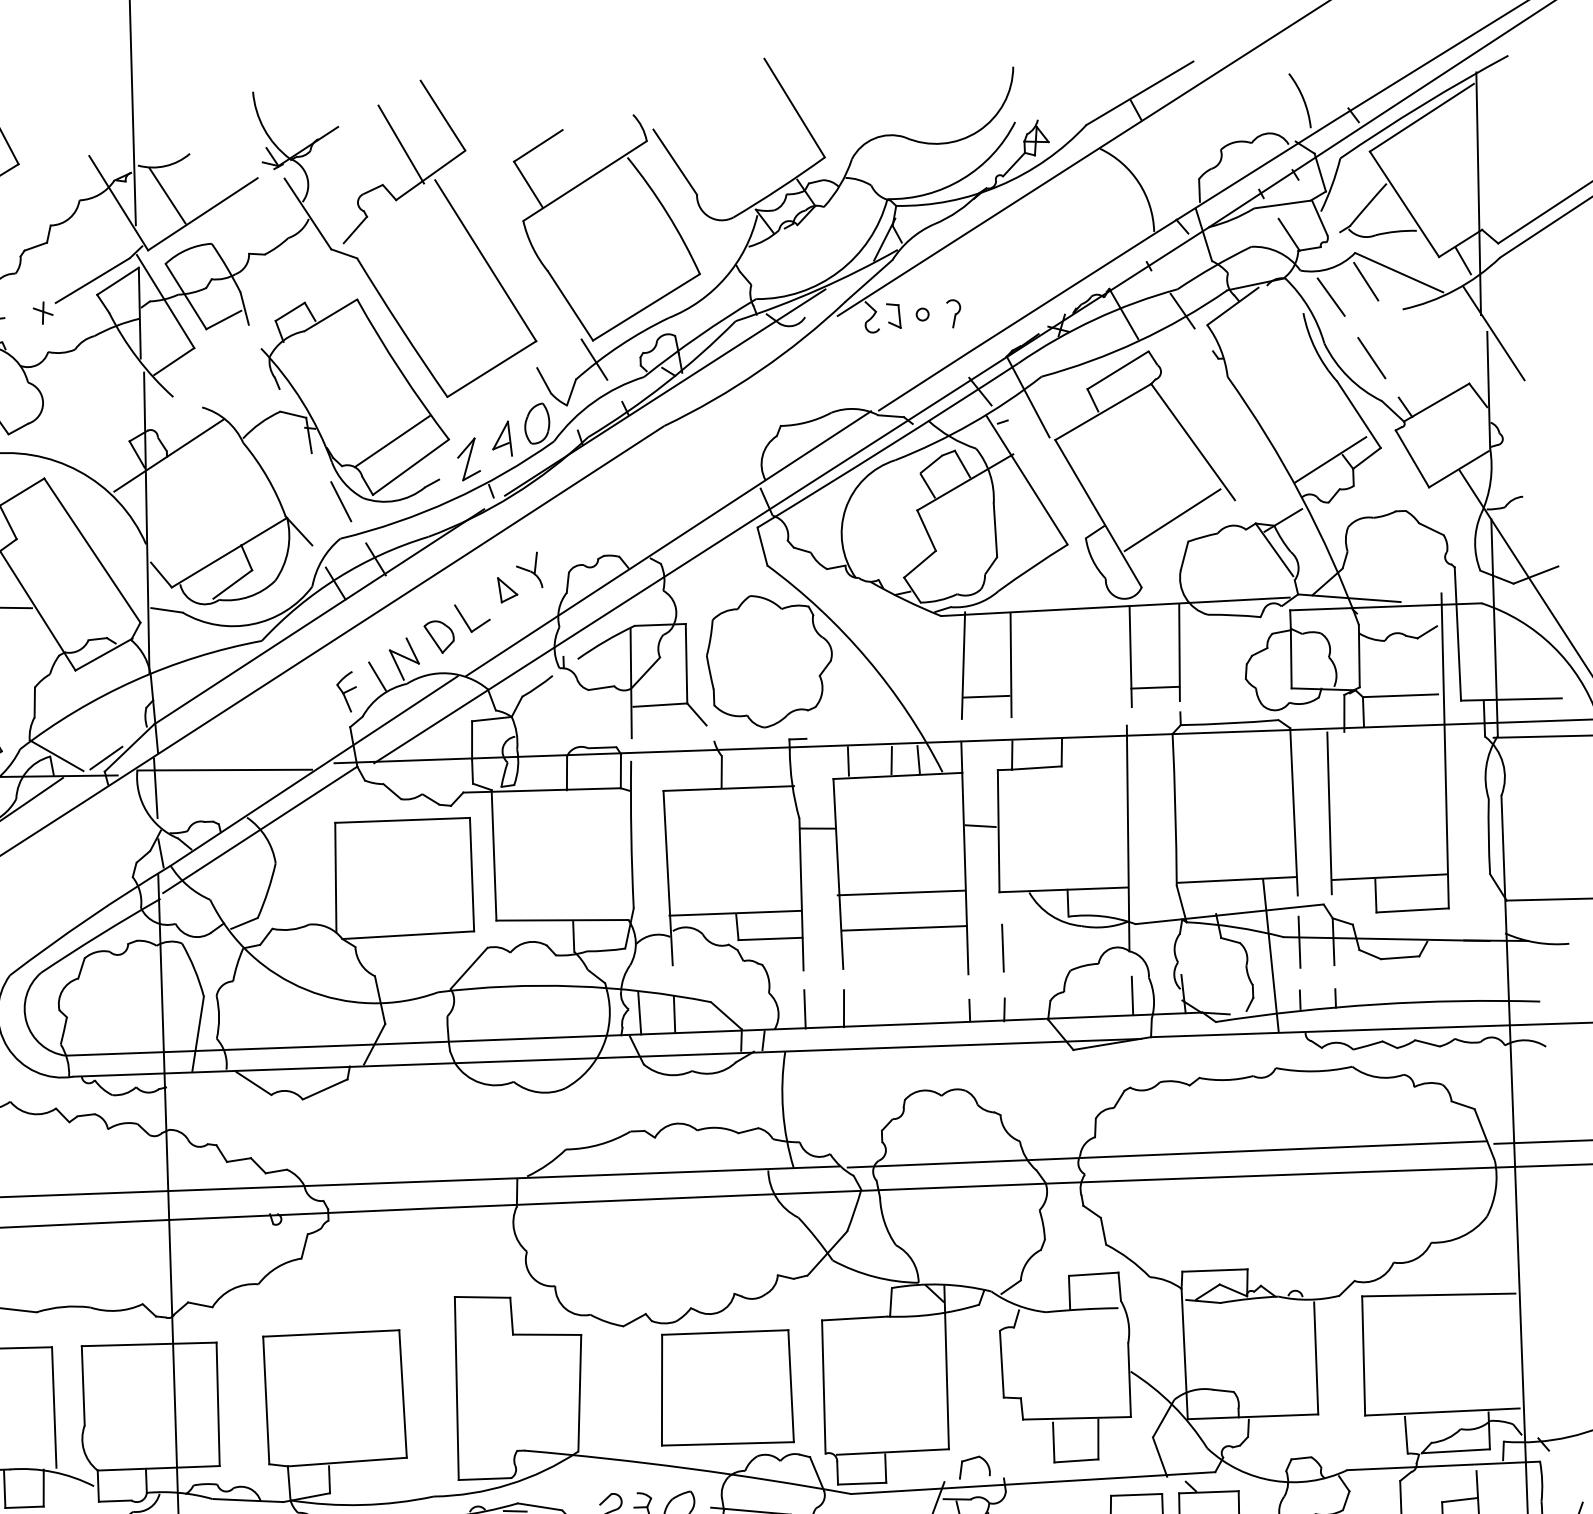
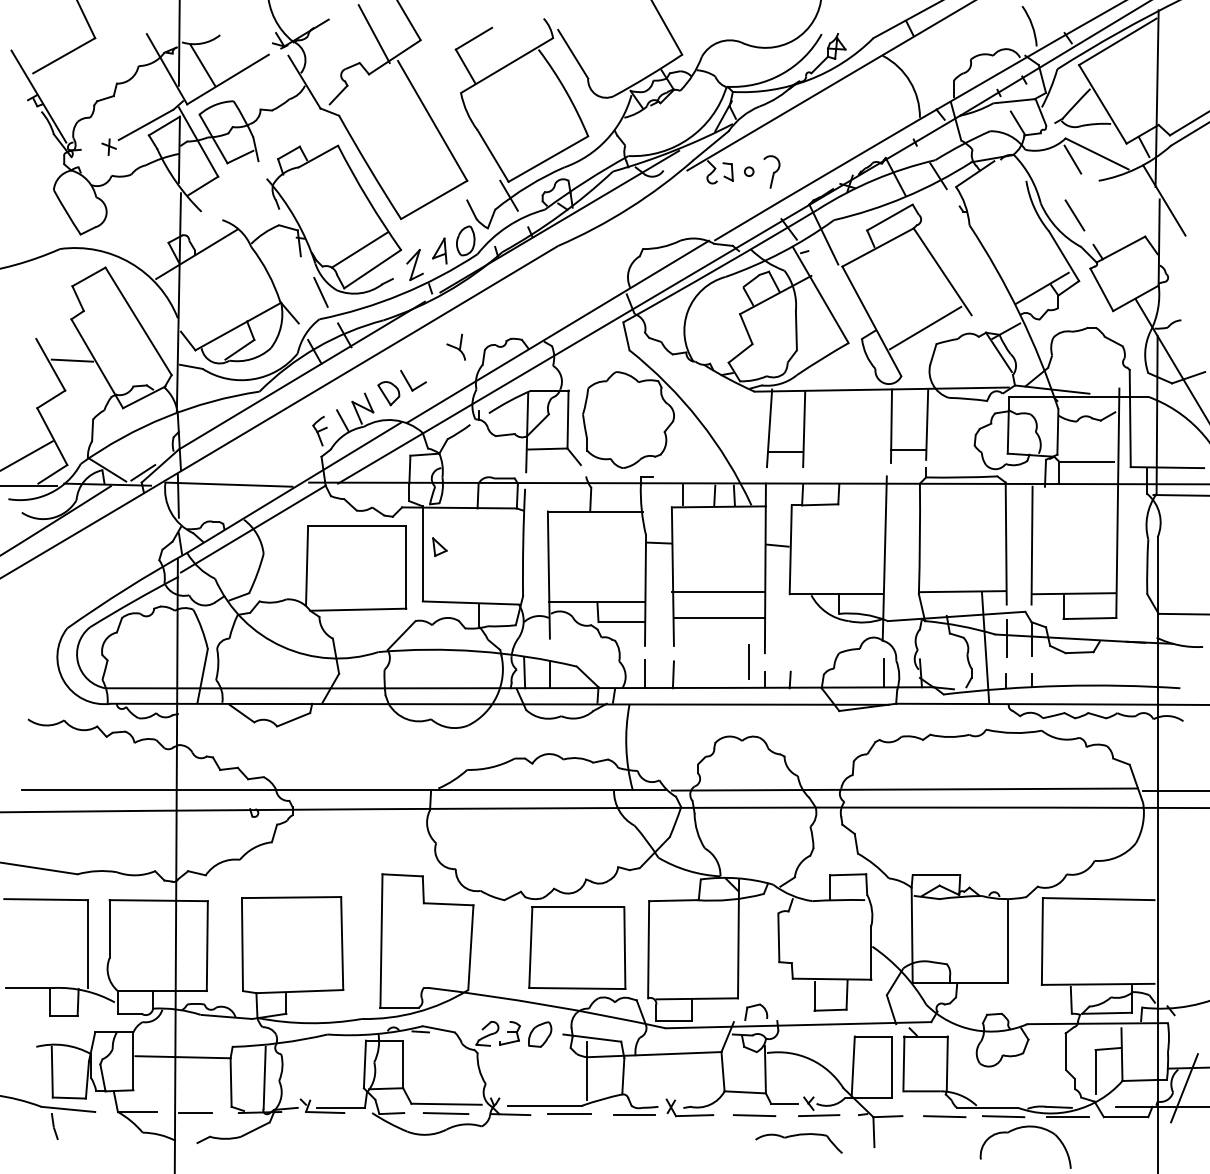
line: (1330, 296) -> (1046, 169), removed
part: (953, 313) -> (771, 171), size x1.6
part: (507, 589) -> (439, 546), moved
line: (1002, 947) -> (748, 661), moved

